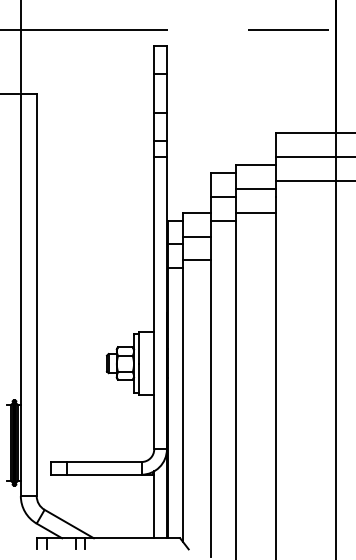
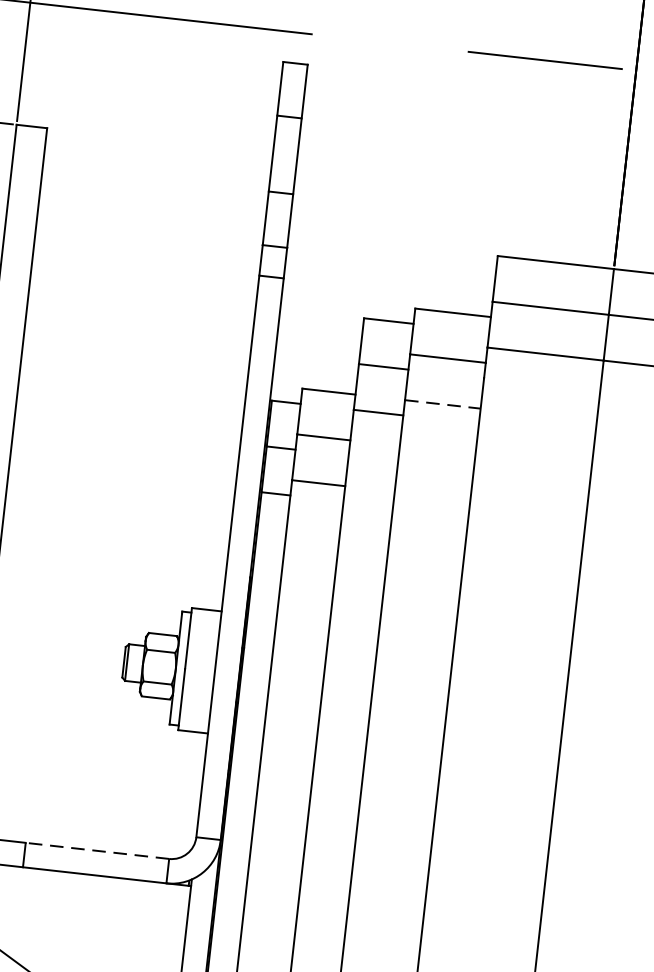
line: (255, 212) -> (442, 403), solid -> dashed
line: (103, 462) -> (95, 851), solid -> dashed

